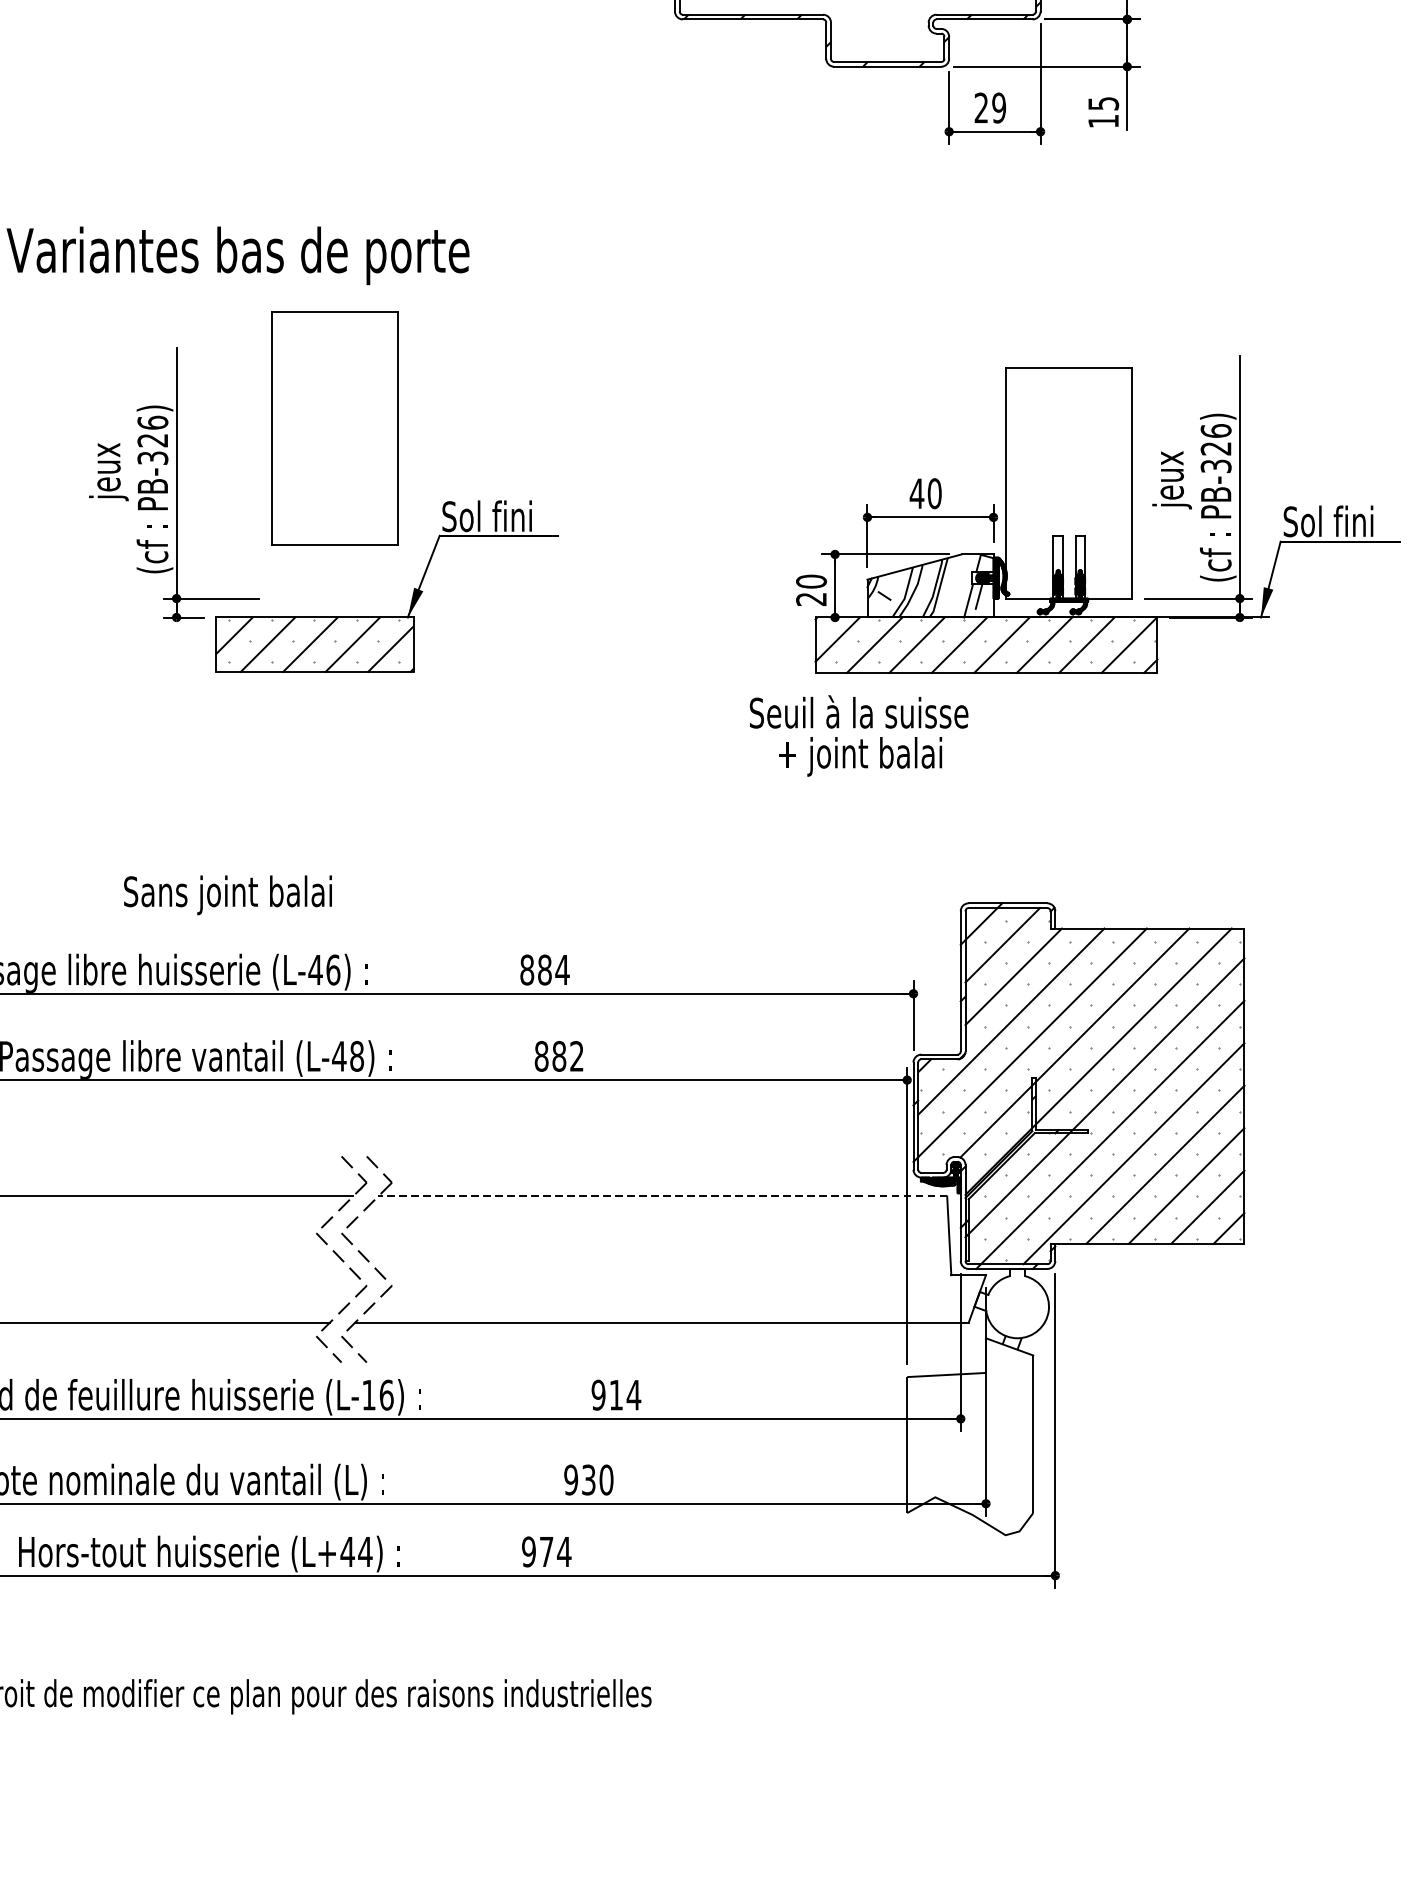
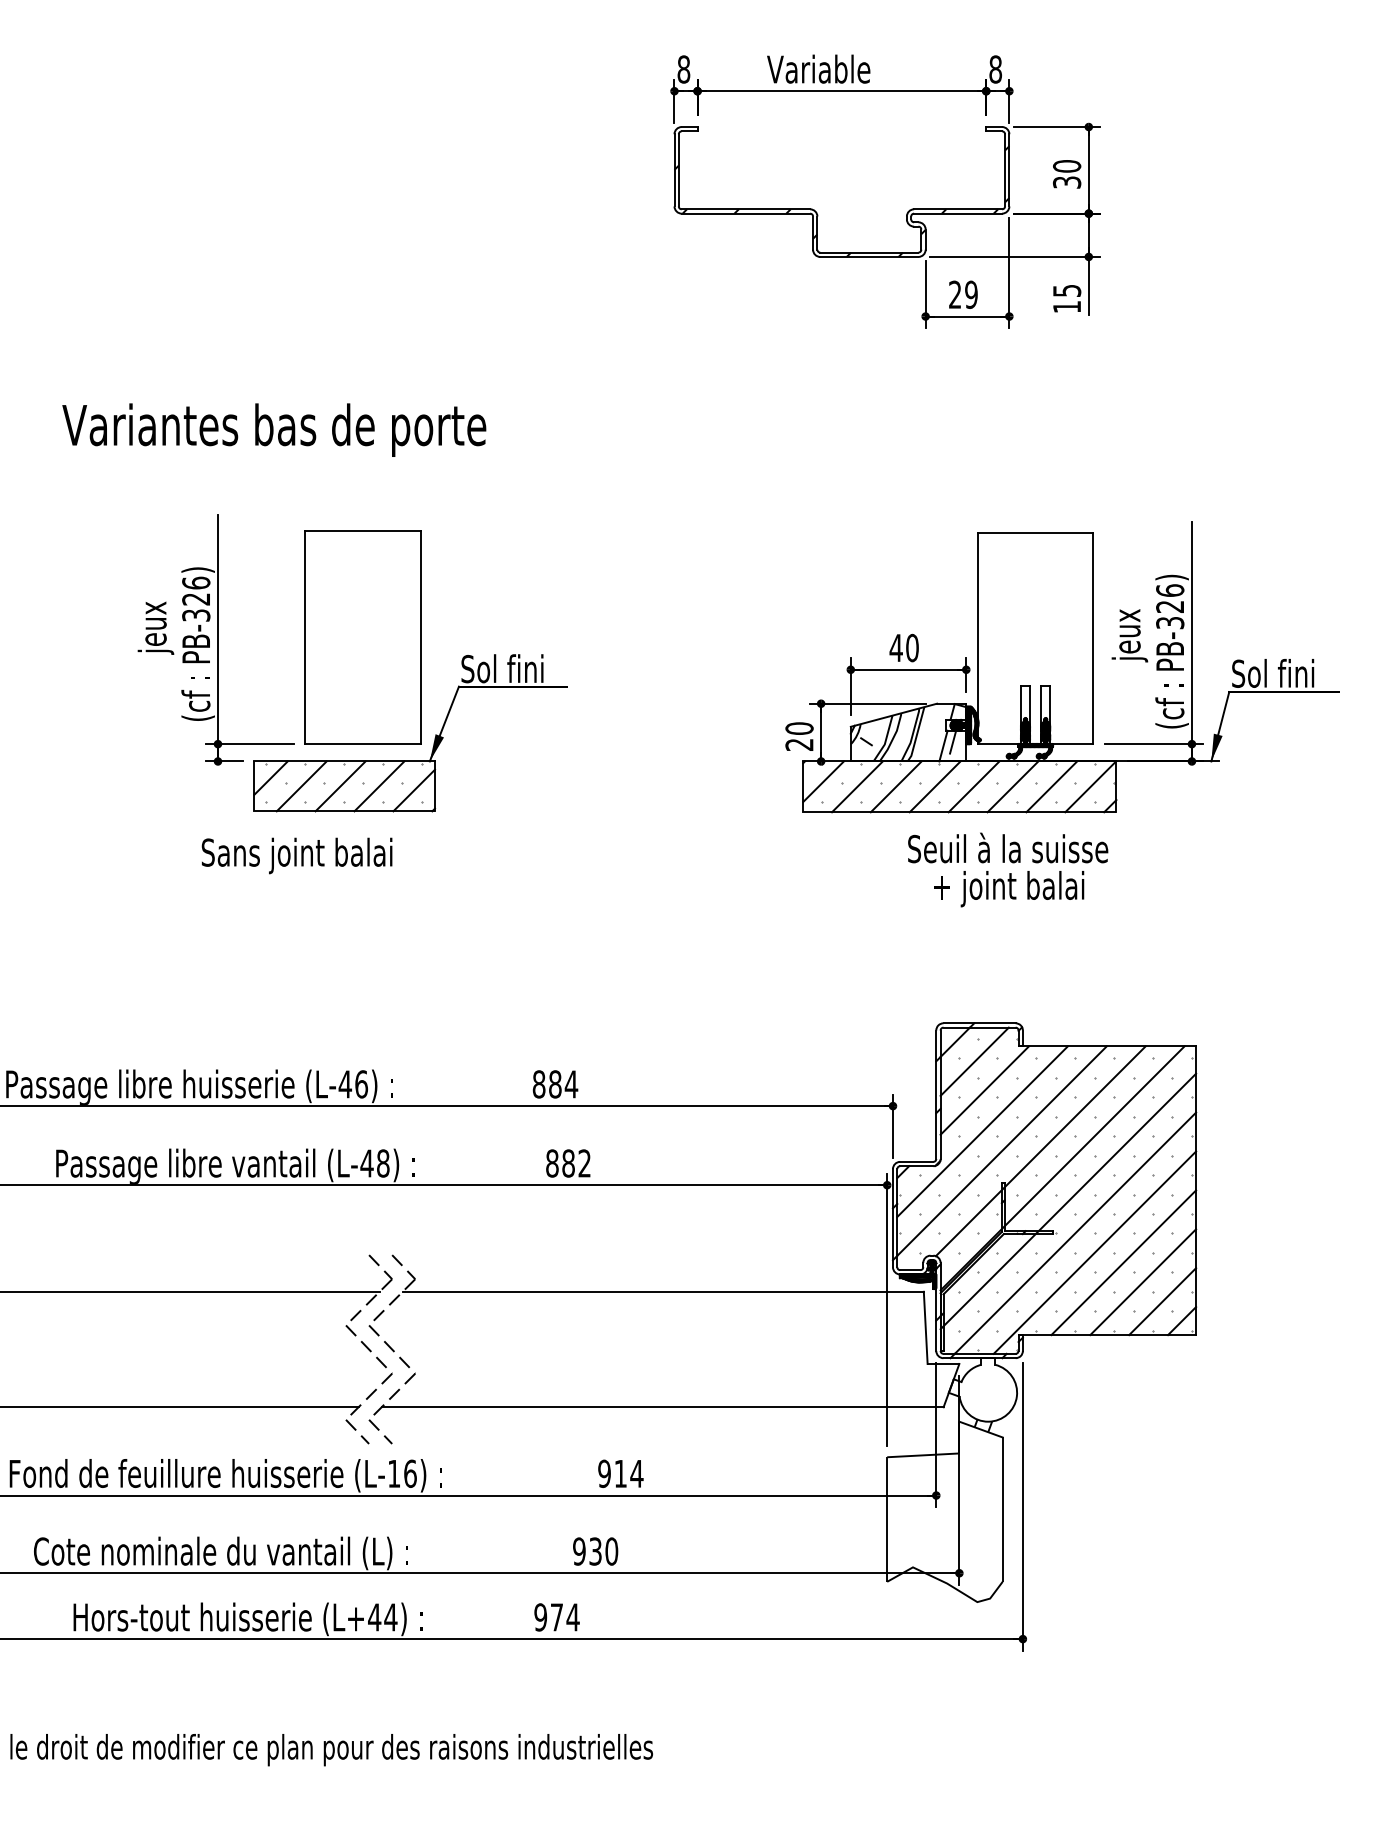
part: (334, 428) -> (362, 637), moved
text: (859, 735) -> (1008, 869), moved
text: (227, 894) -> (296, 855), moved
line: (662, 1196) -> (663, 1291), dashed -> solid

